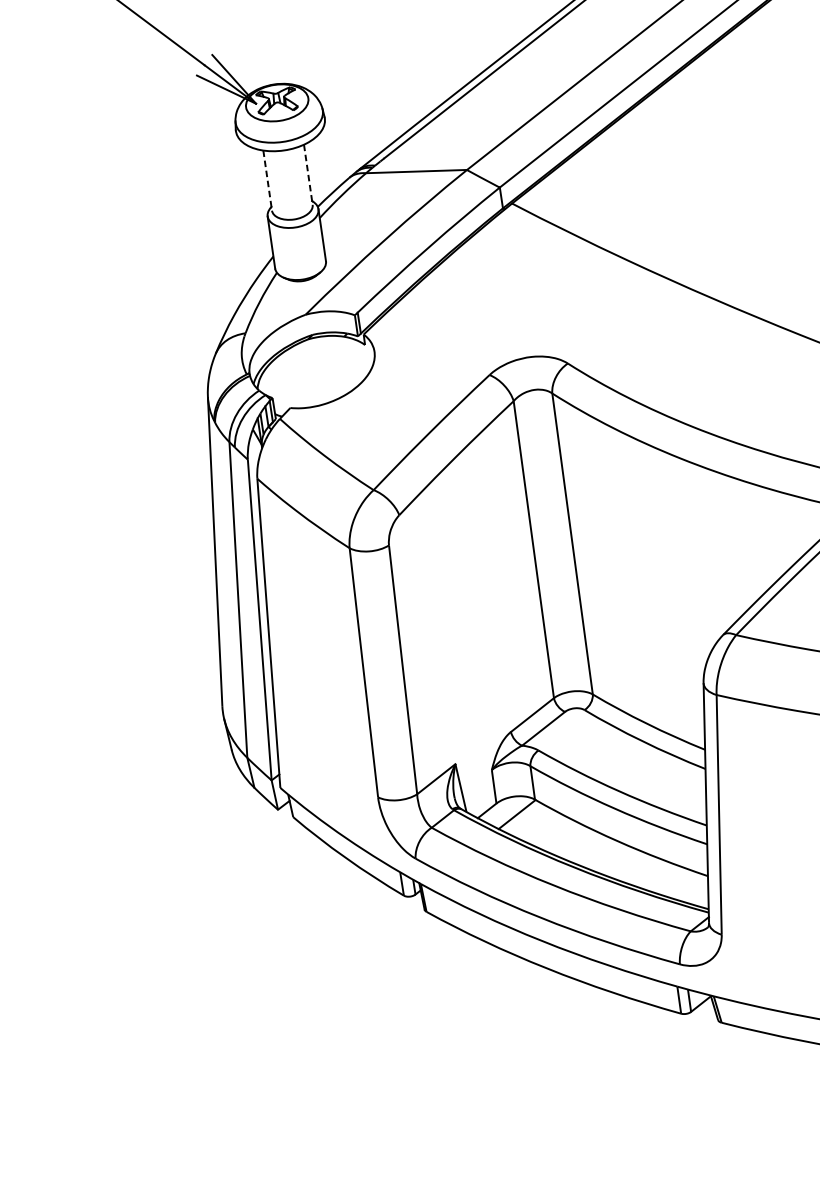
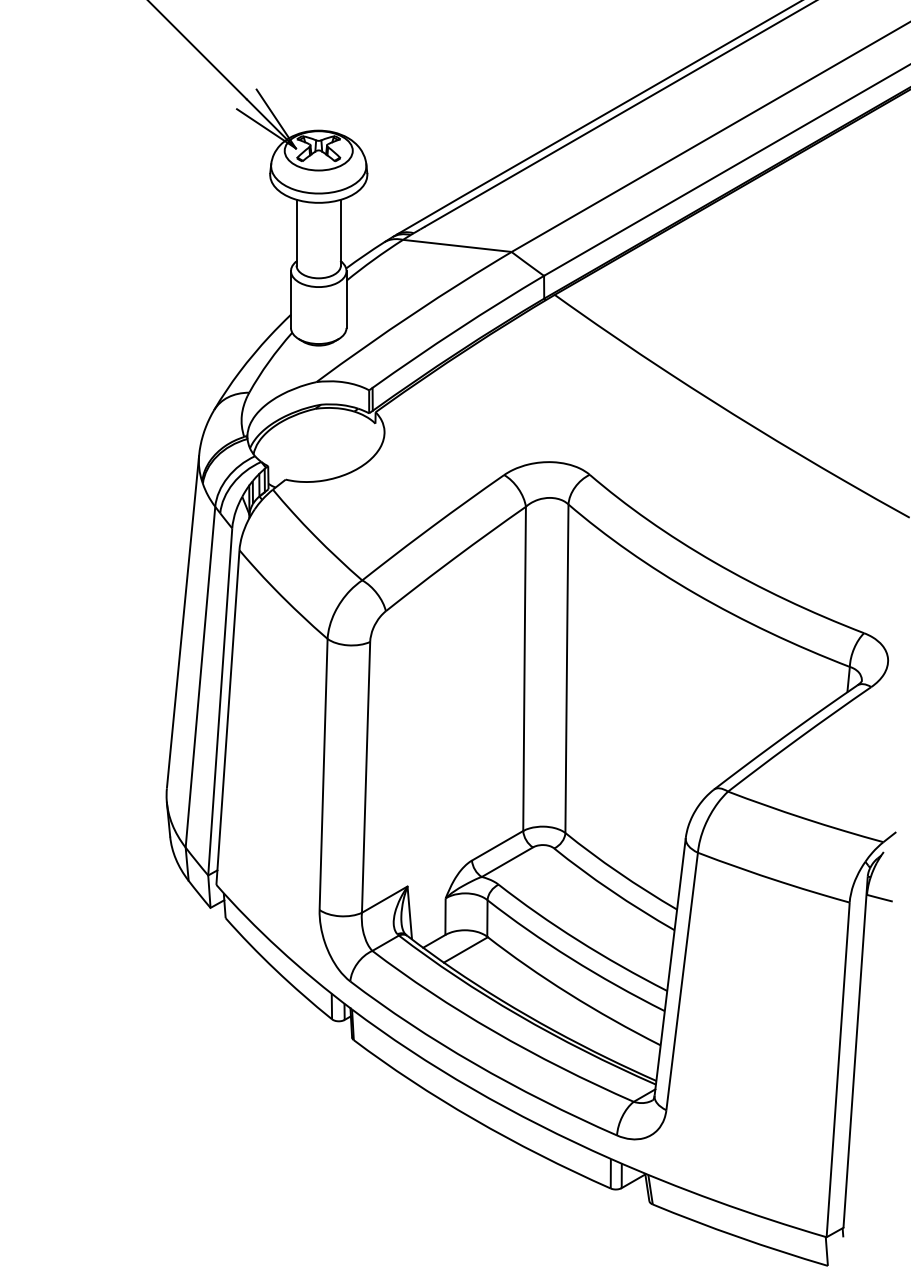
line: (307, 174) -> (340, 232), dashed -> solid
line: (267, 180) -> (296, 232), dashed -> solid

